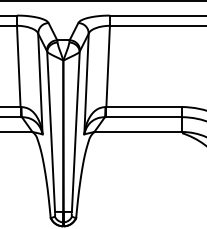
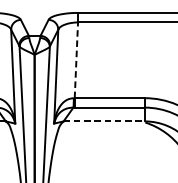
line: (108, 66) -> (76, 60), solid -> dashed
line: (137, 131) -> (103, 120), solid -> dashed

